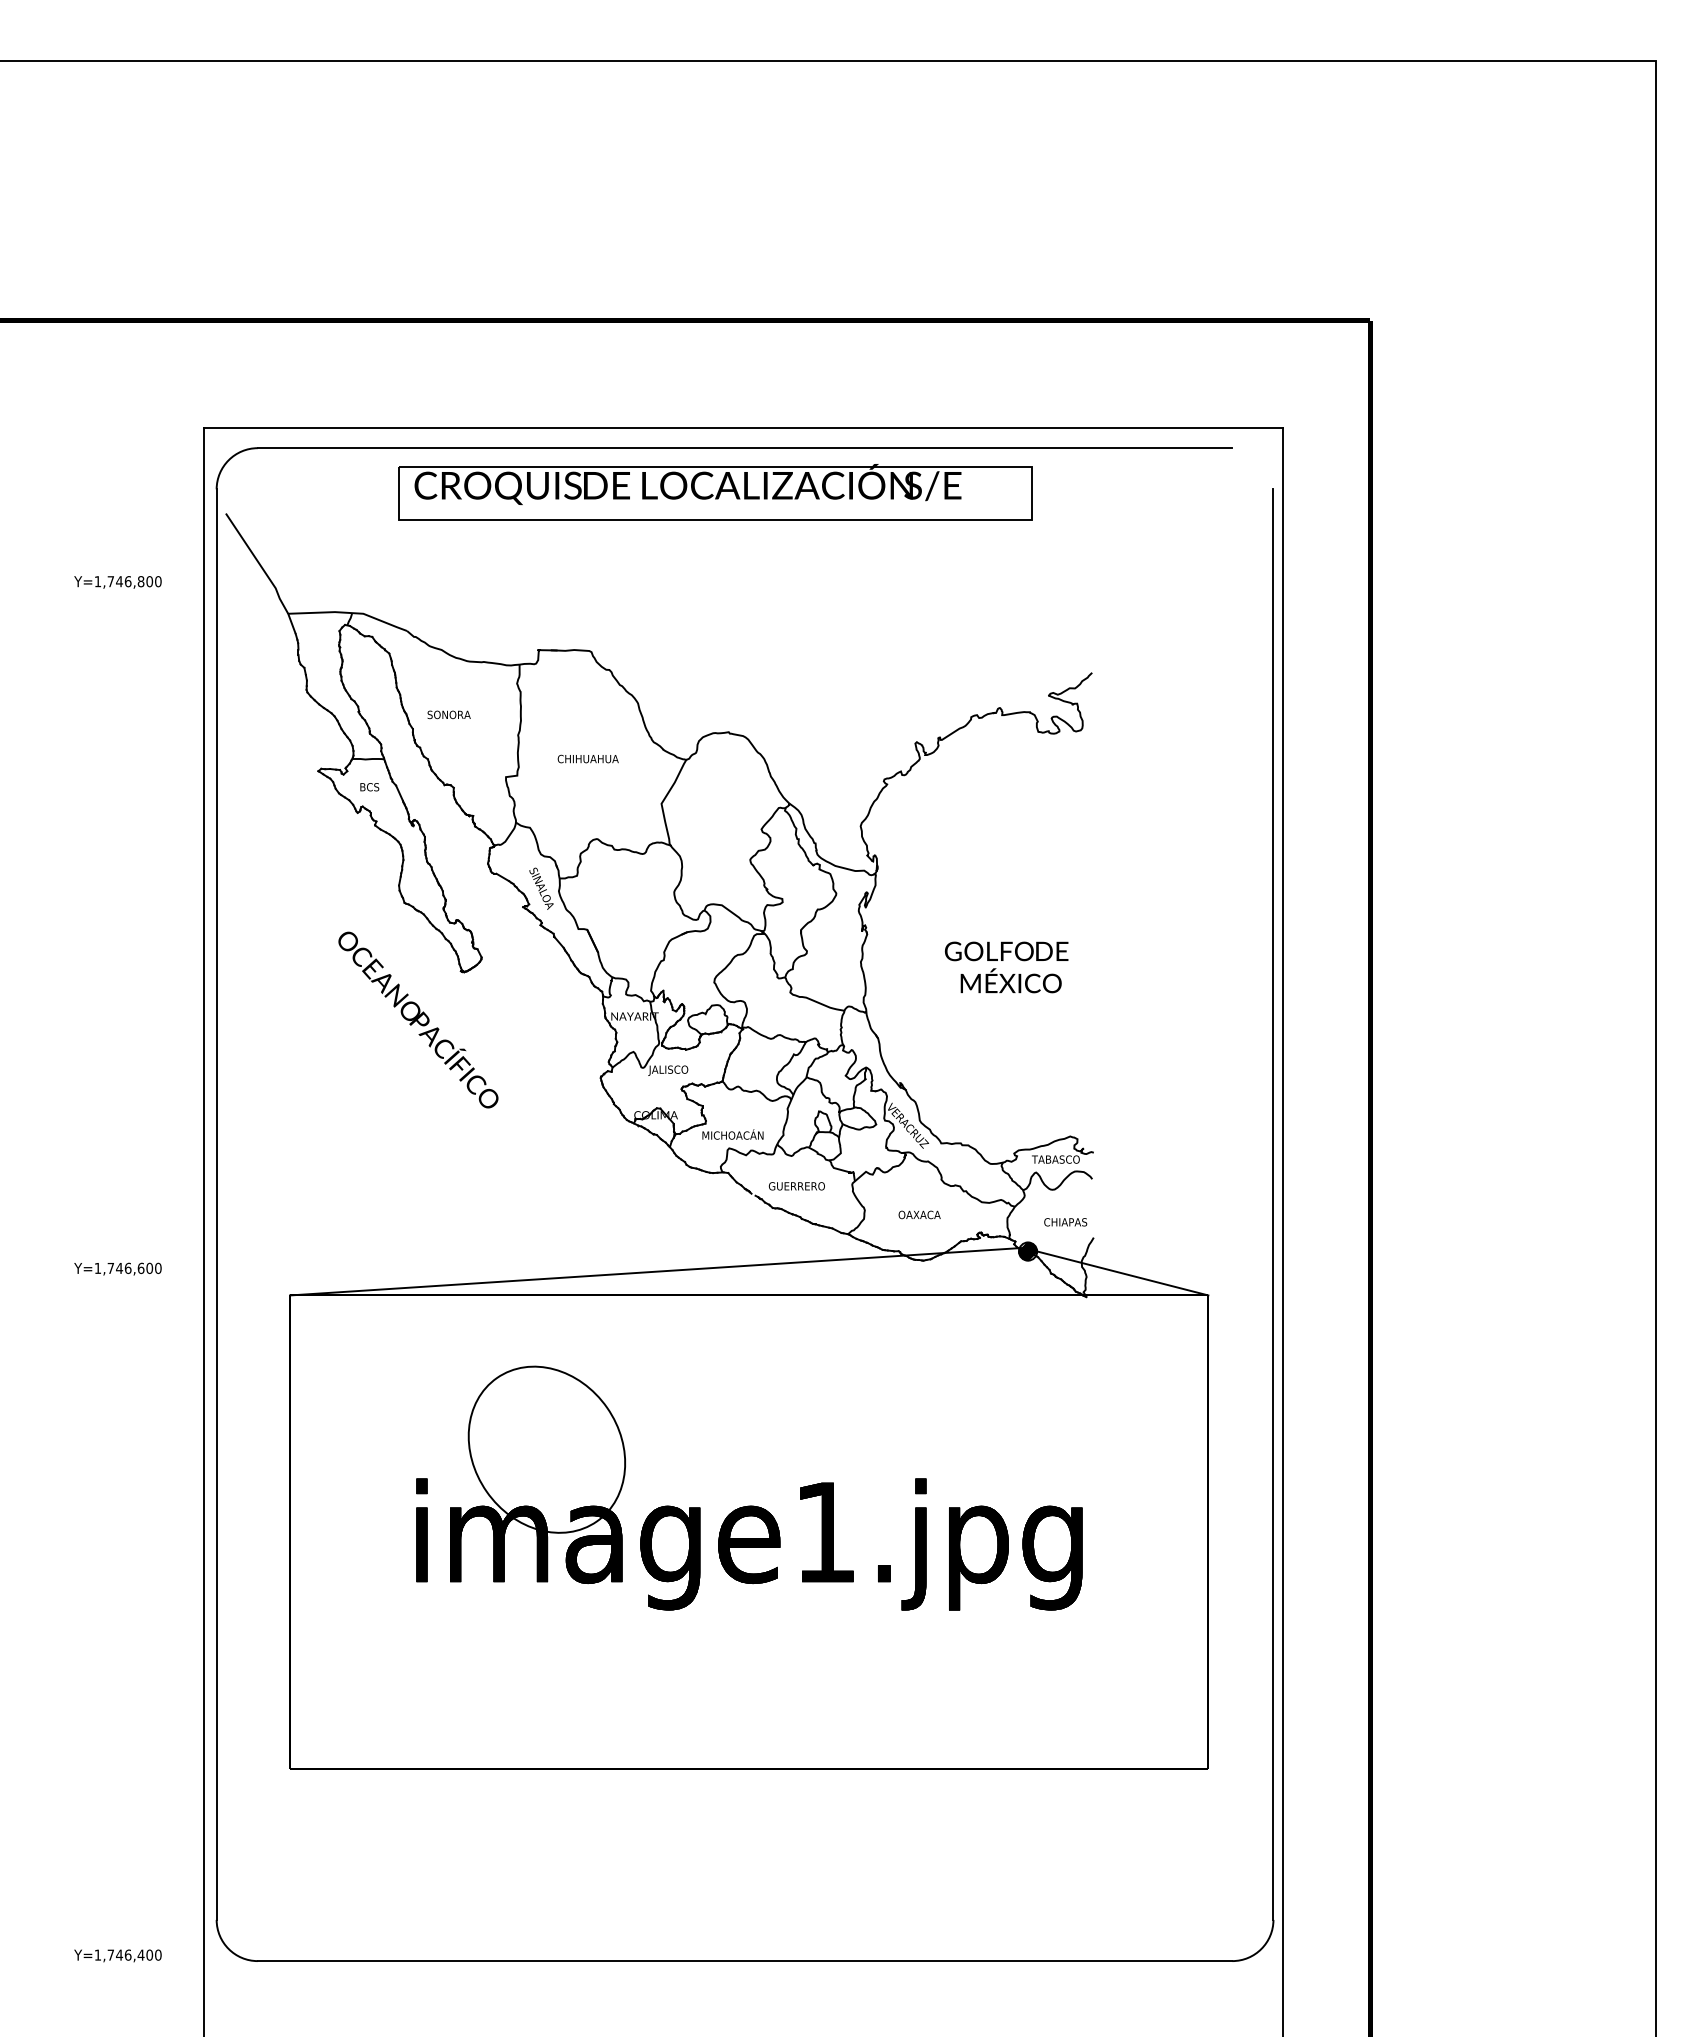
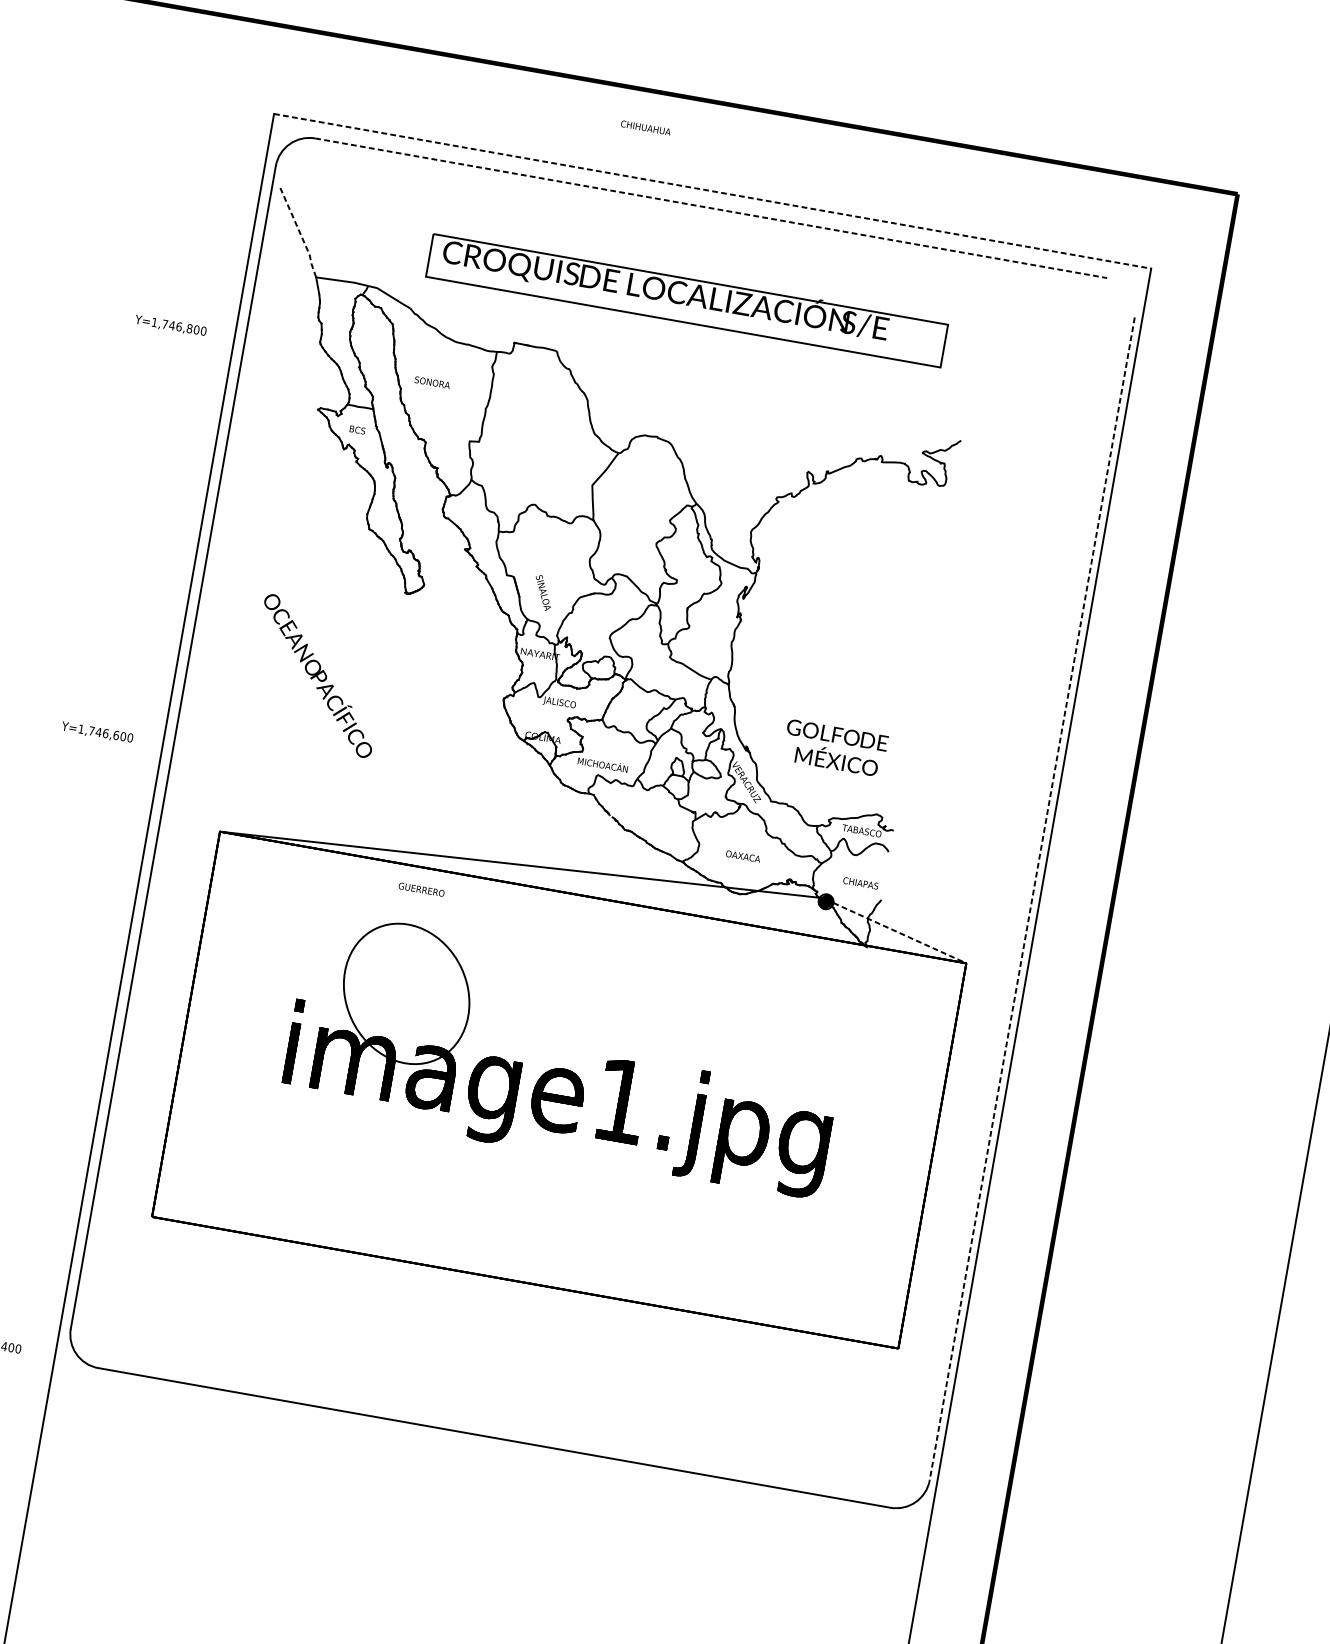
line: (743, 427) -> (712, 191), solid -> dashed
line: (745, 448) -> (711, 208), solid -> dashed
part: (715, 492) -> (687, 299), moved
line: (259, 564) -> (299, 233), solid -> dashed
text: (117, 582) -> (170, 326), moved
text: (587, 758) -> (645, 127), moved
text: (541, 888) -> (543, 592), moved
text: (1006, 967) -> (835, 748), moved
text: (418, 1019) -> (318, 675), moved
text: (796, 1186) -> (421, 889), moved
line: (1273, 1205) -> (1032, 899), solid -> dashed
text: (117, 1268) -> (97, 732), moved
line: (1123, 1273) -> (900, 933), solid -> dashed

